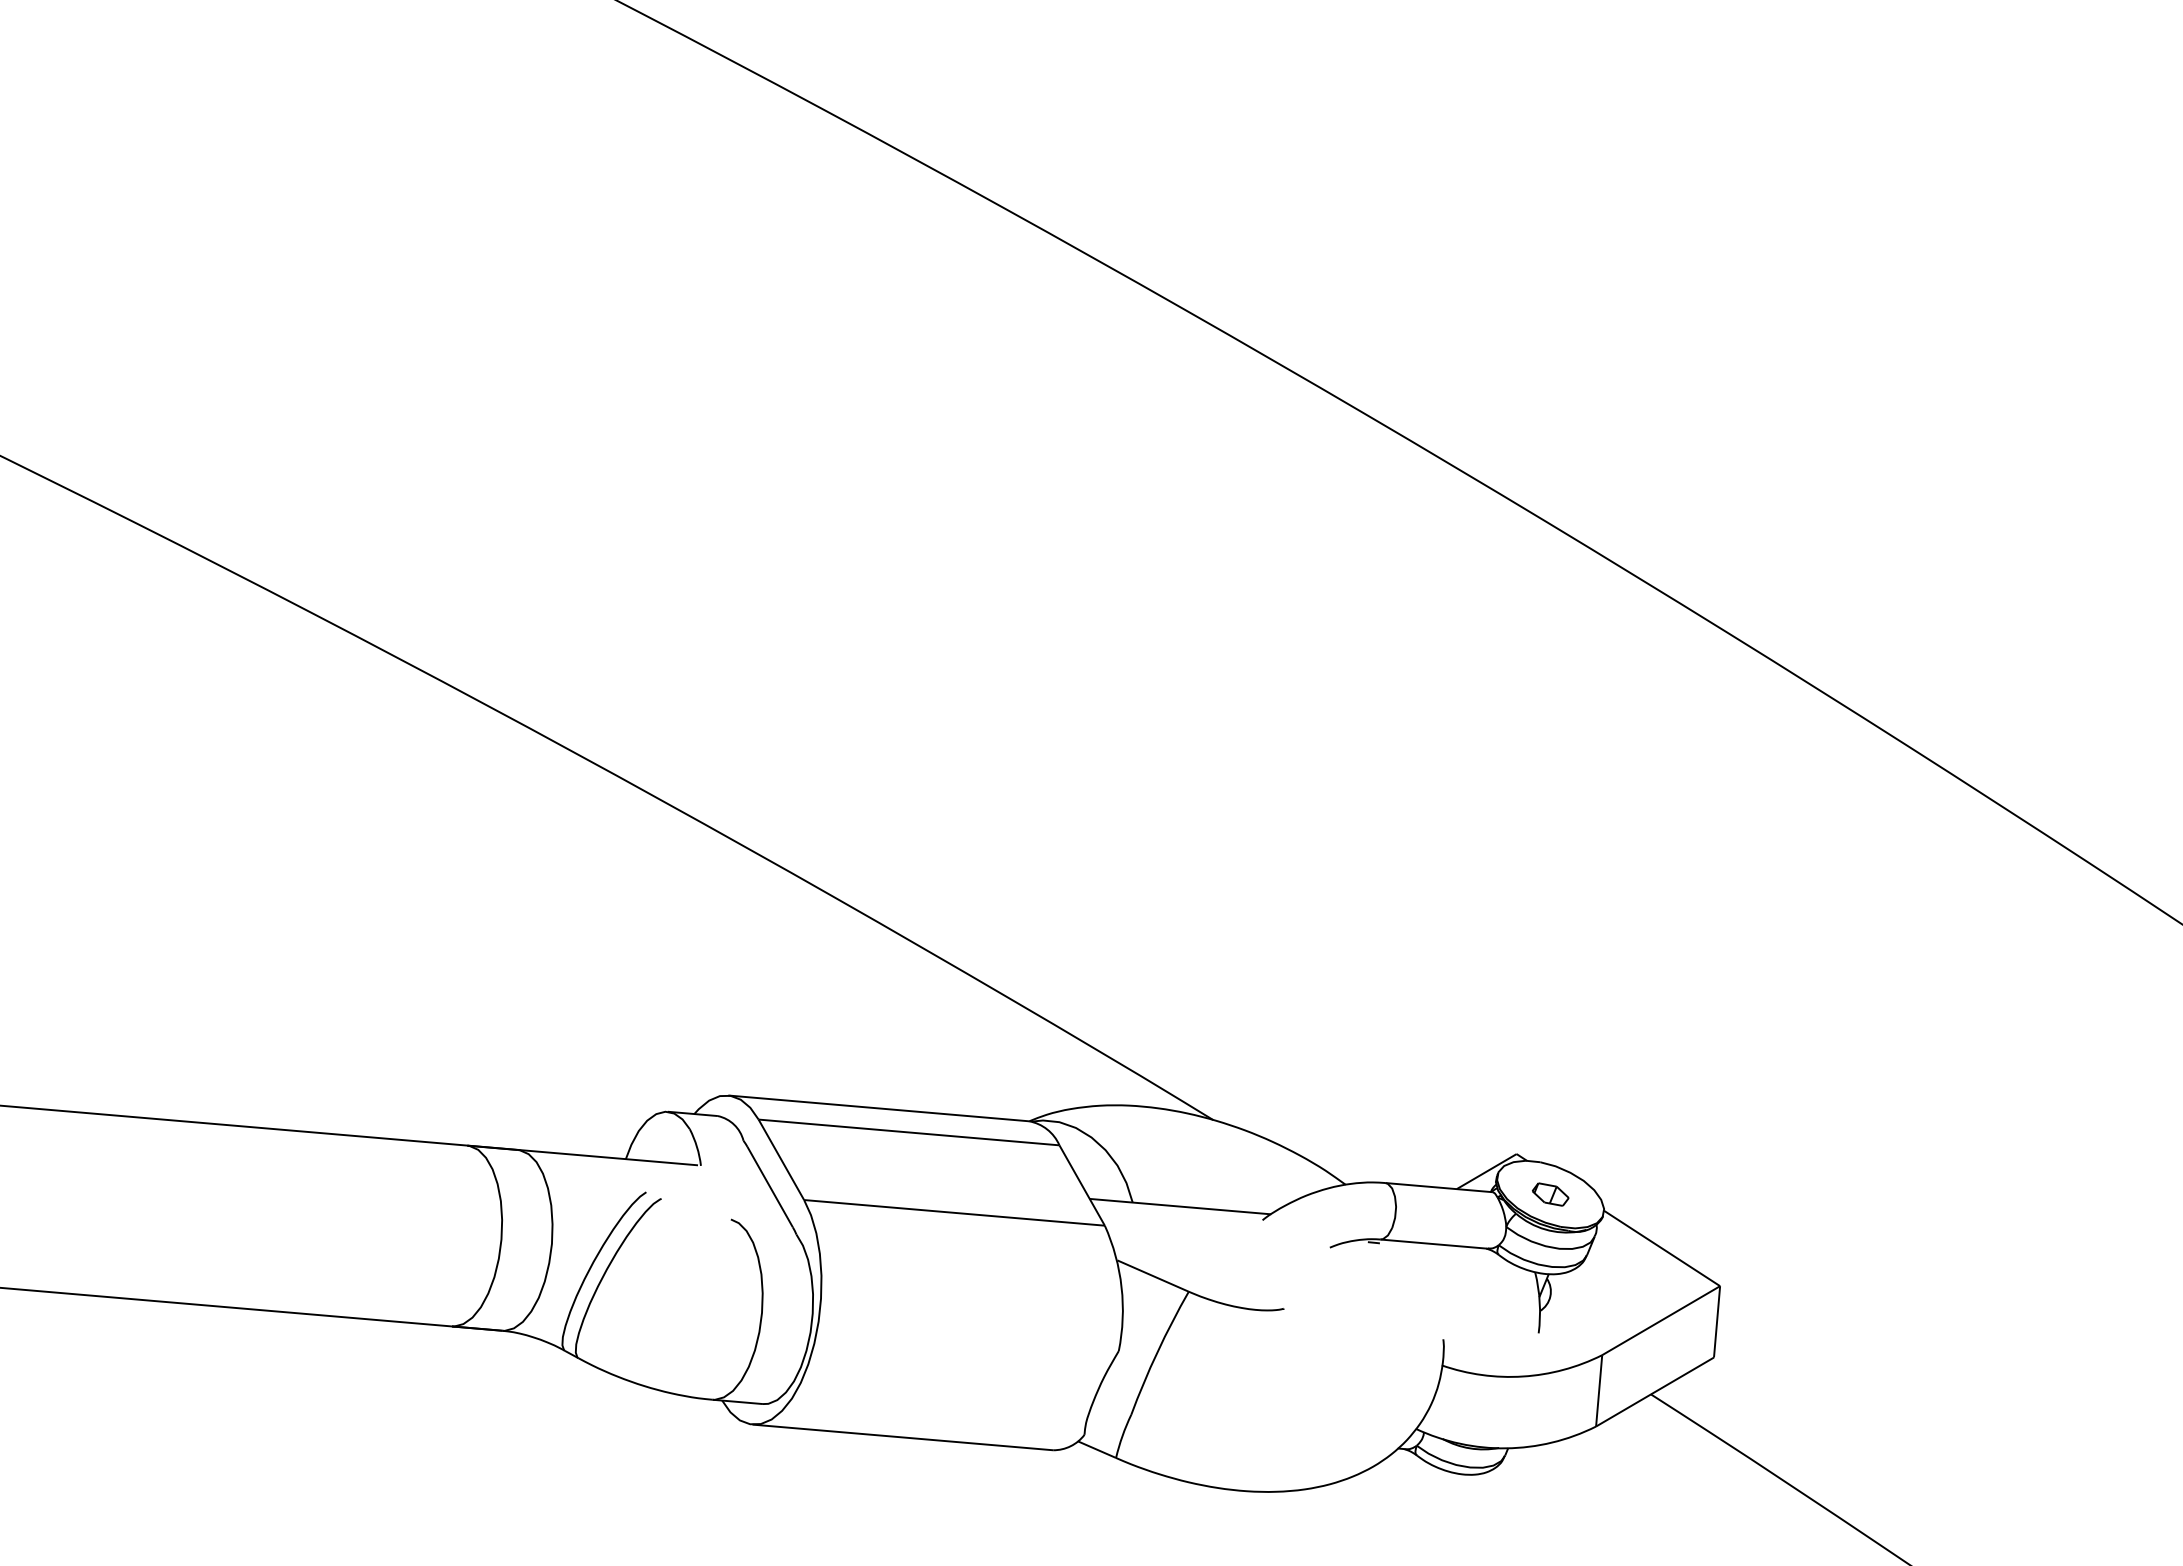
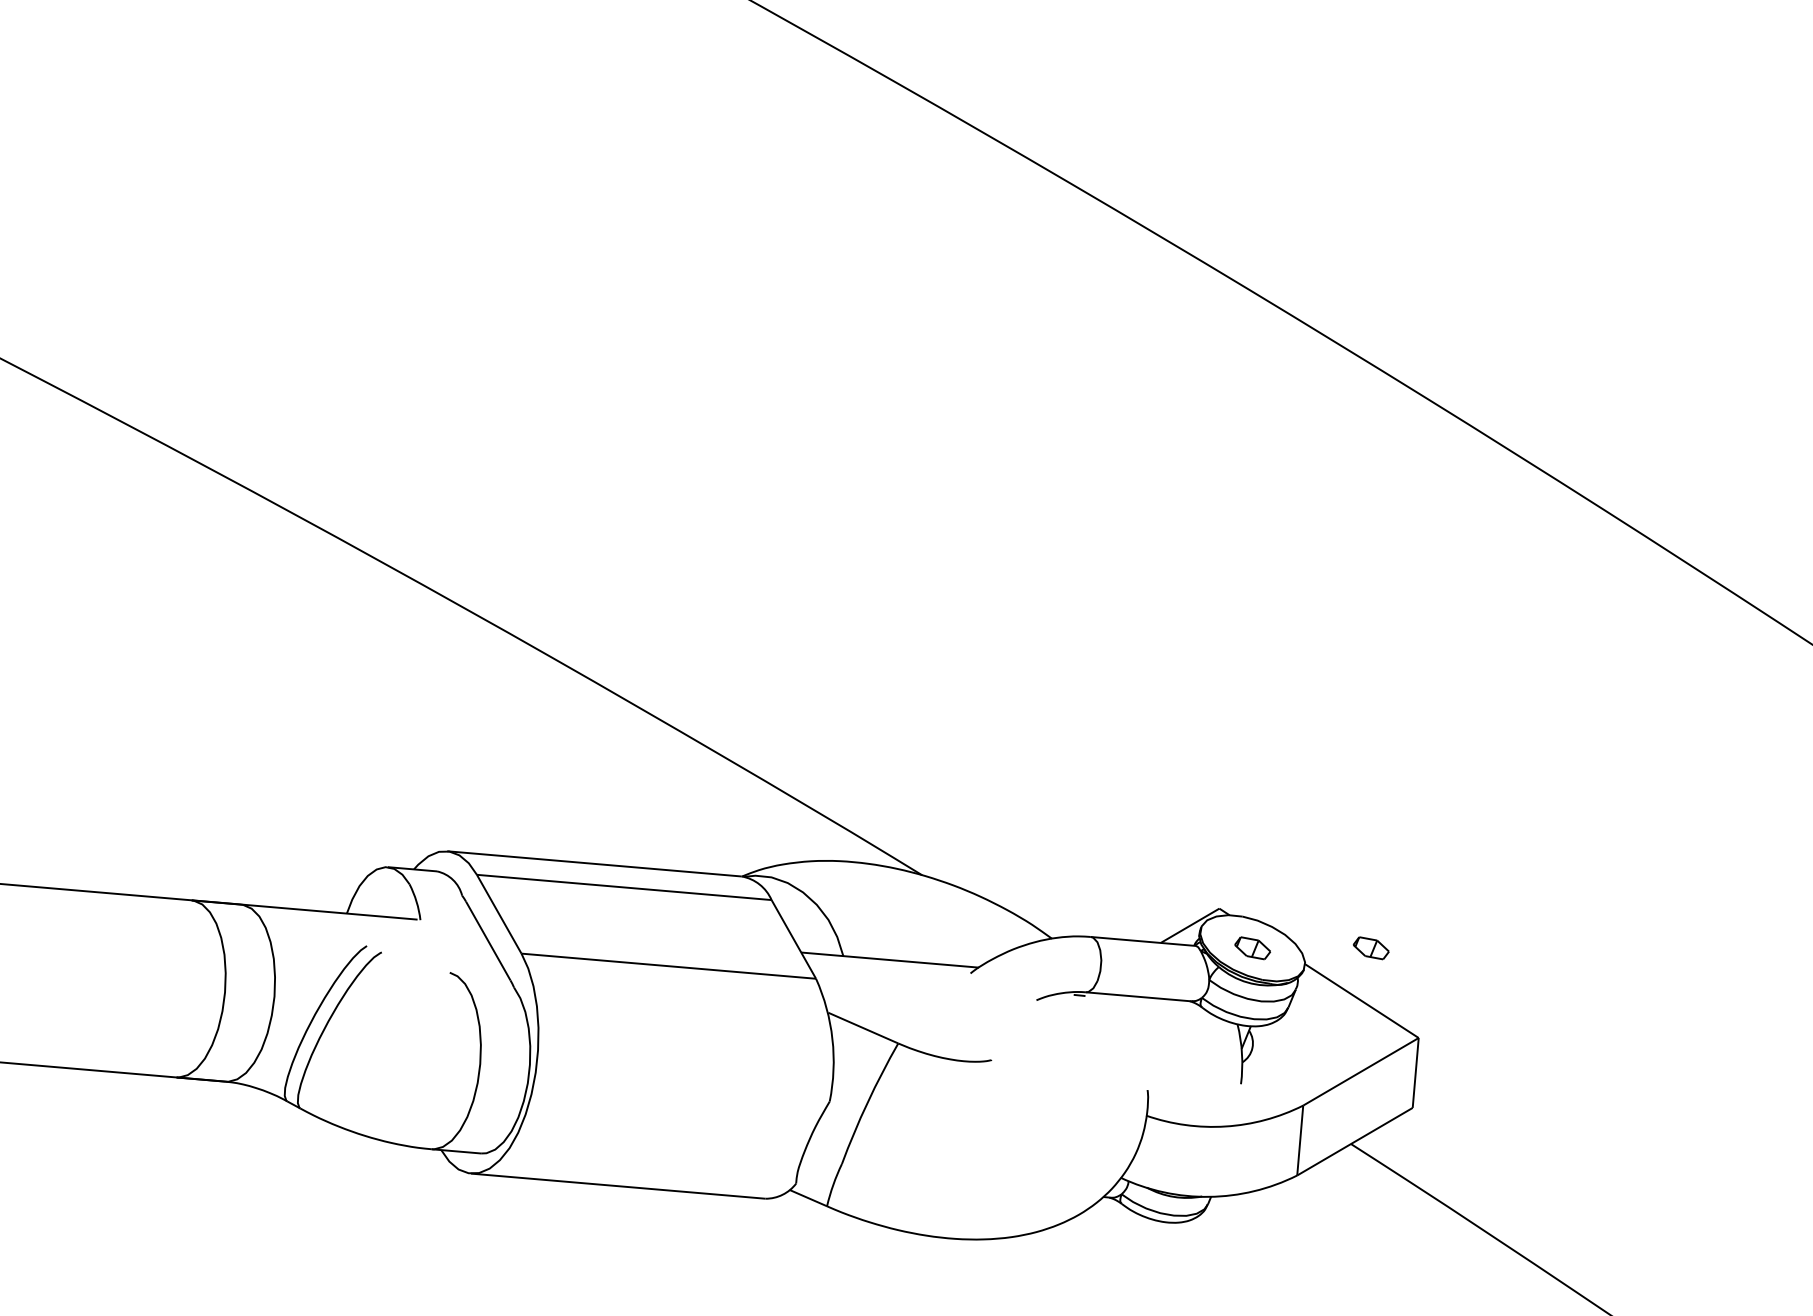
part: (1671, 1194) -> (1371, 948), added

